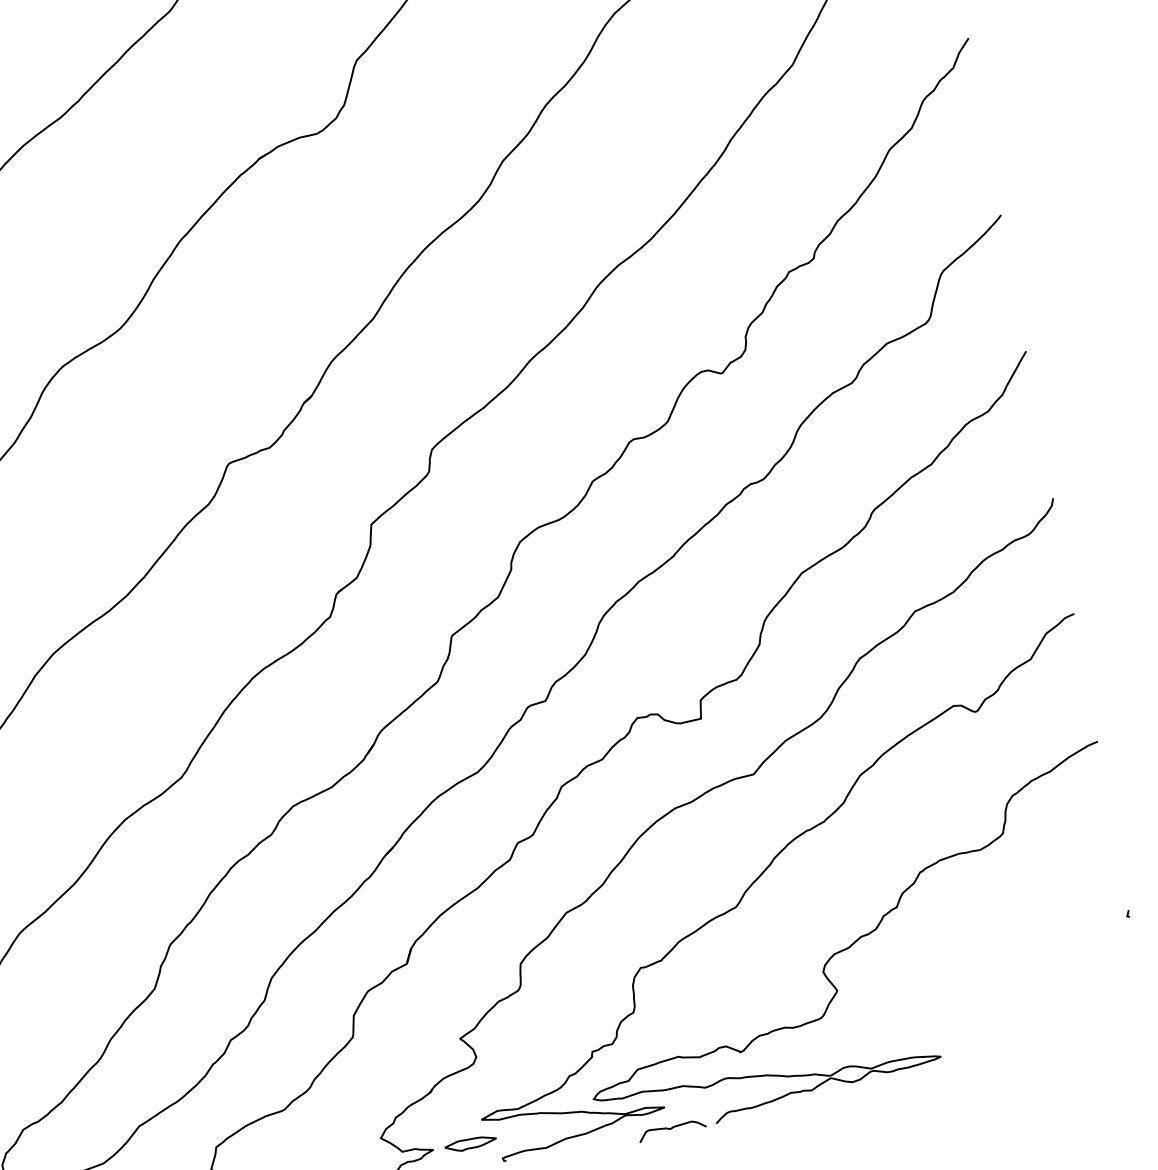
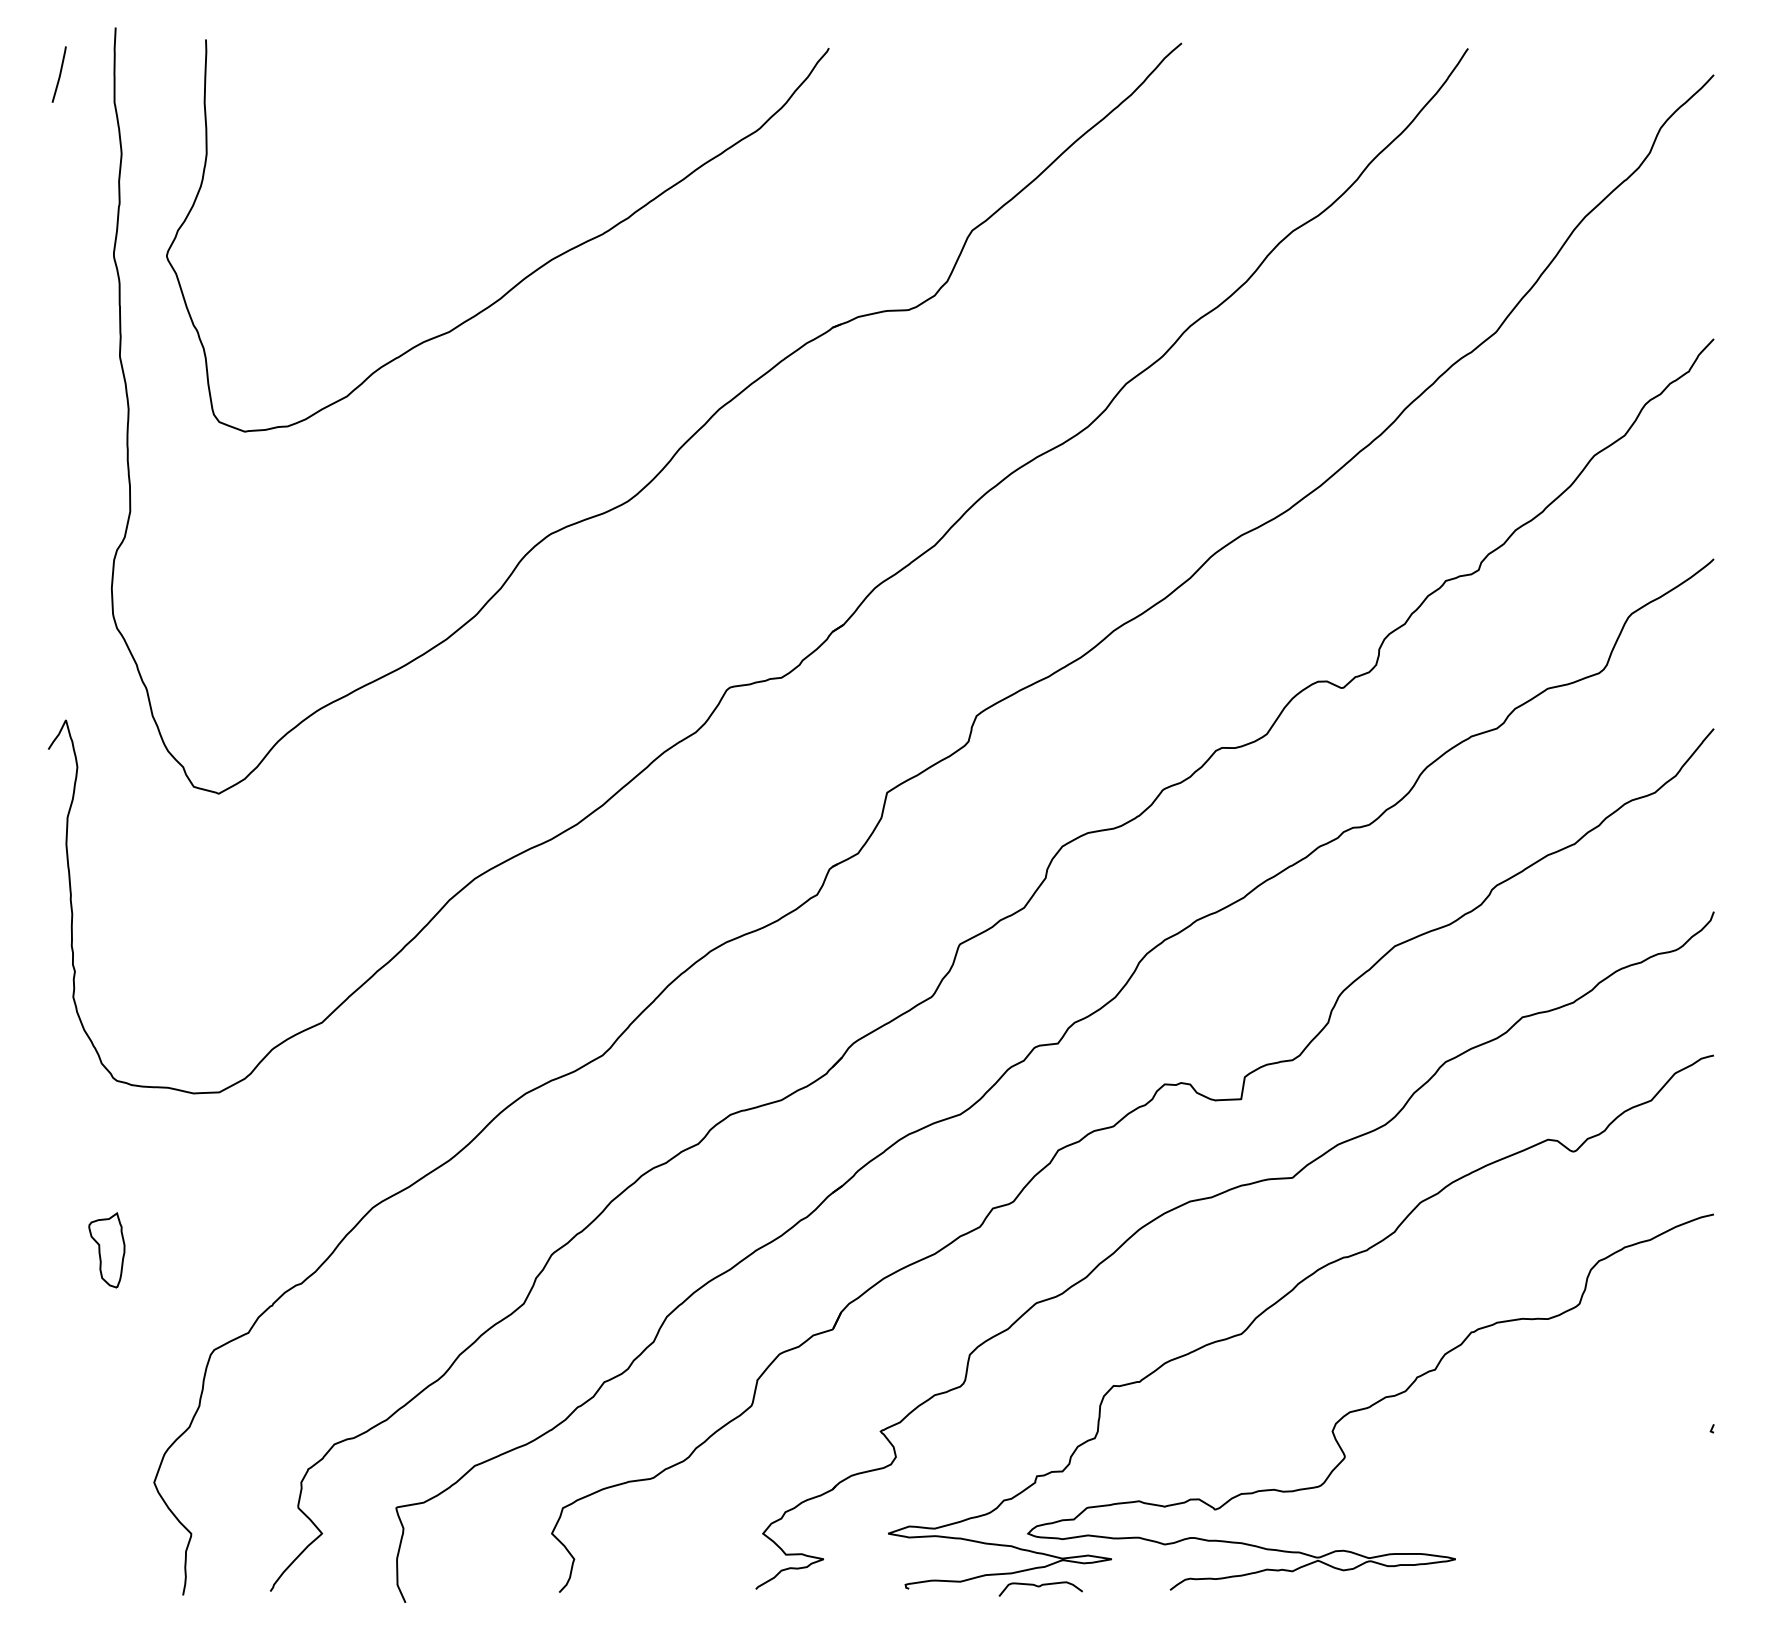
curve: (671, 1129) -> (1039, 1587), moved
part: (470, 1144) -> (869, 1560), removed

